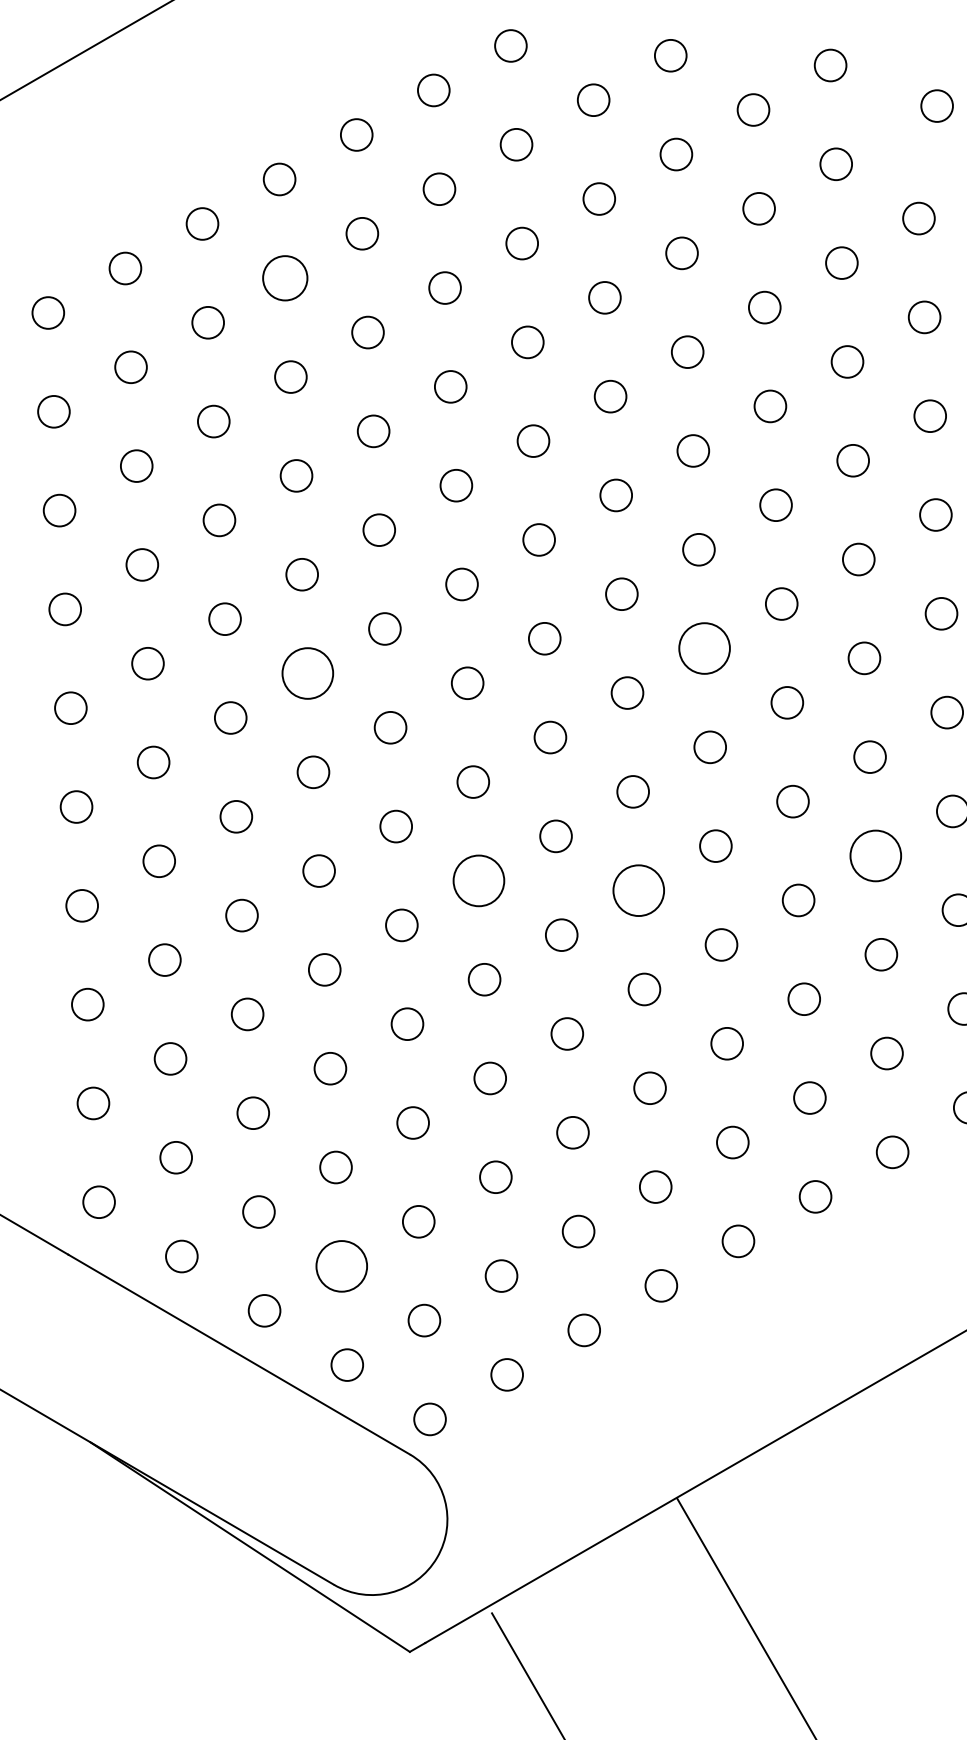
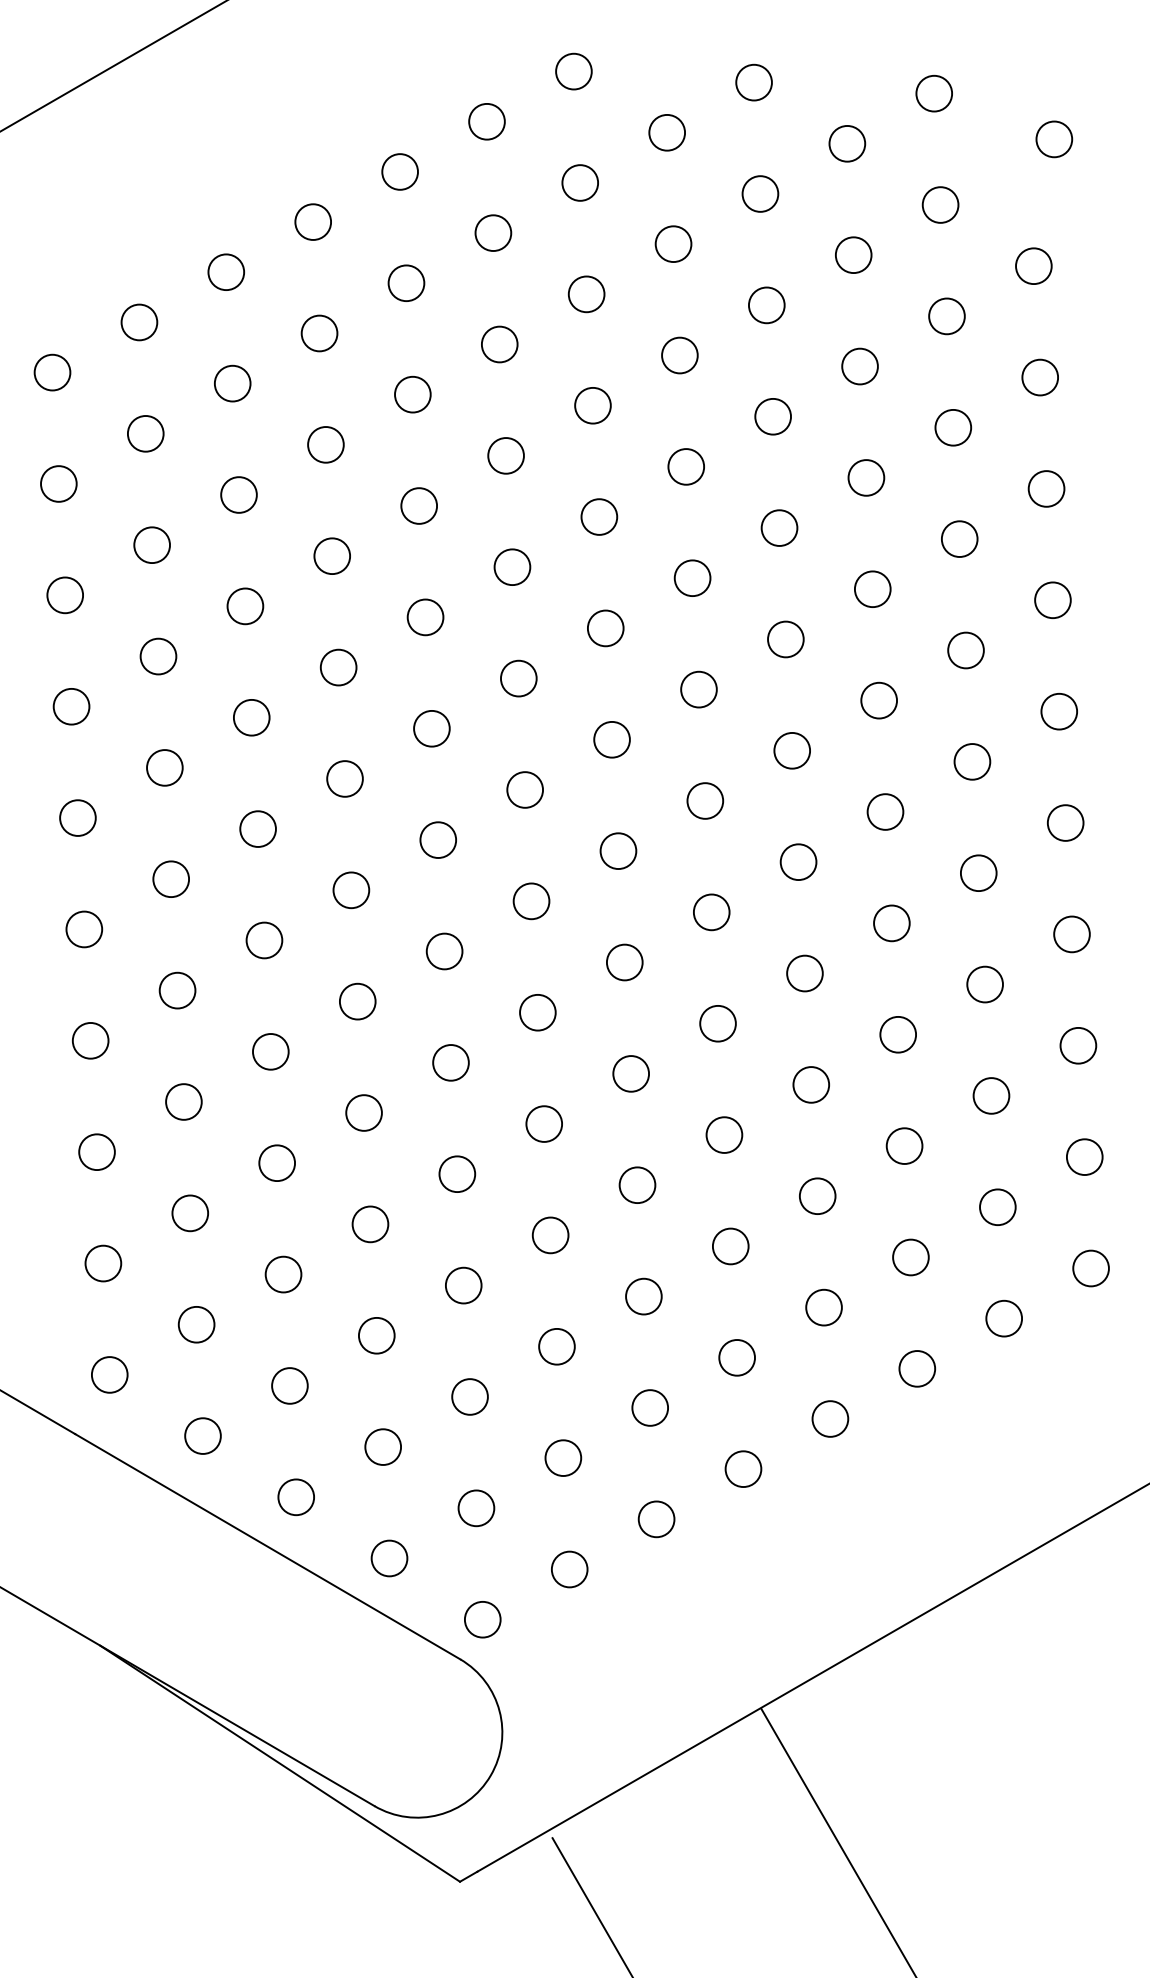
circle: (285, 278) -> (319, 333), size x0.71
circle: (704, 648) -> (792, 750), size x0.62
circle: (307, 673) -> (344, 778), size x0.62
circle: (875, 855) -> (984, 984), size x0.62
circle: (478, 880) -> (537, 1012), size x0.62
circle: (638, 890) -> (717, 1023), size x0.62
circle: (341, 1265) -> (382, 1446), size x0.62

